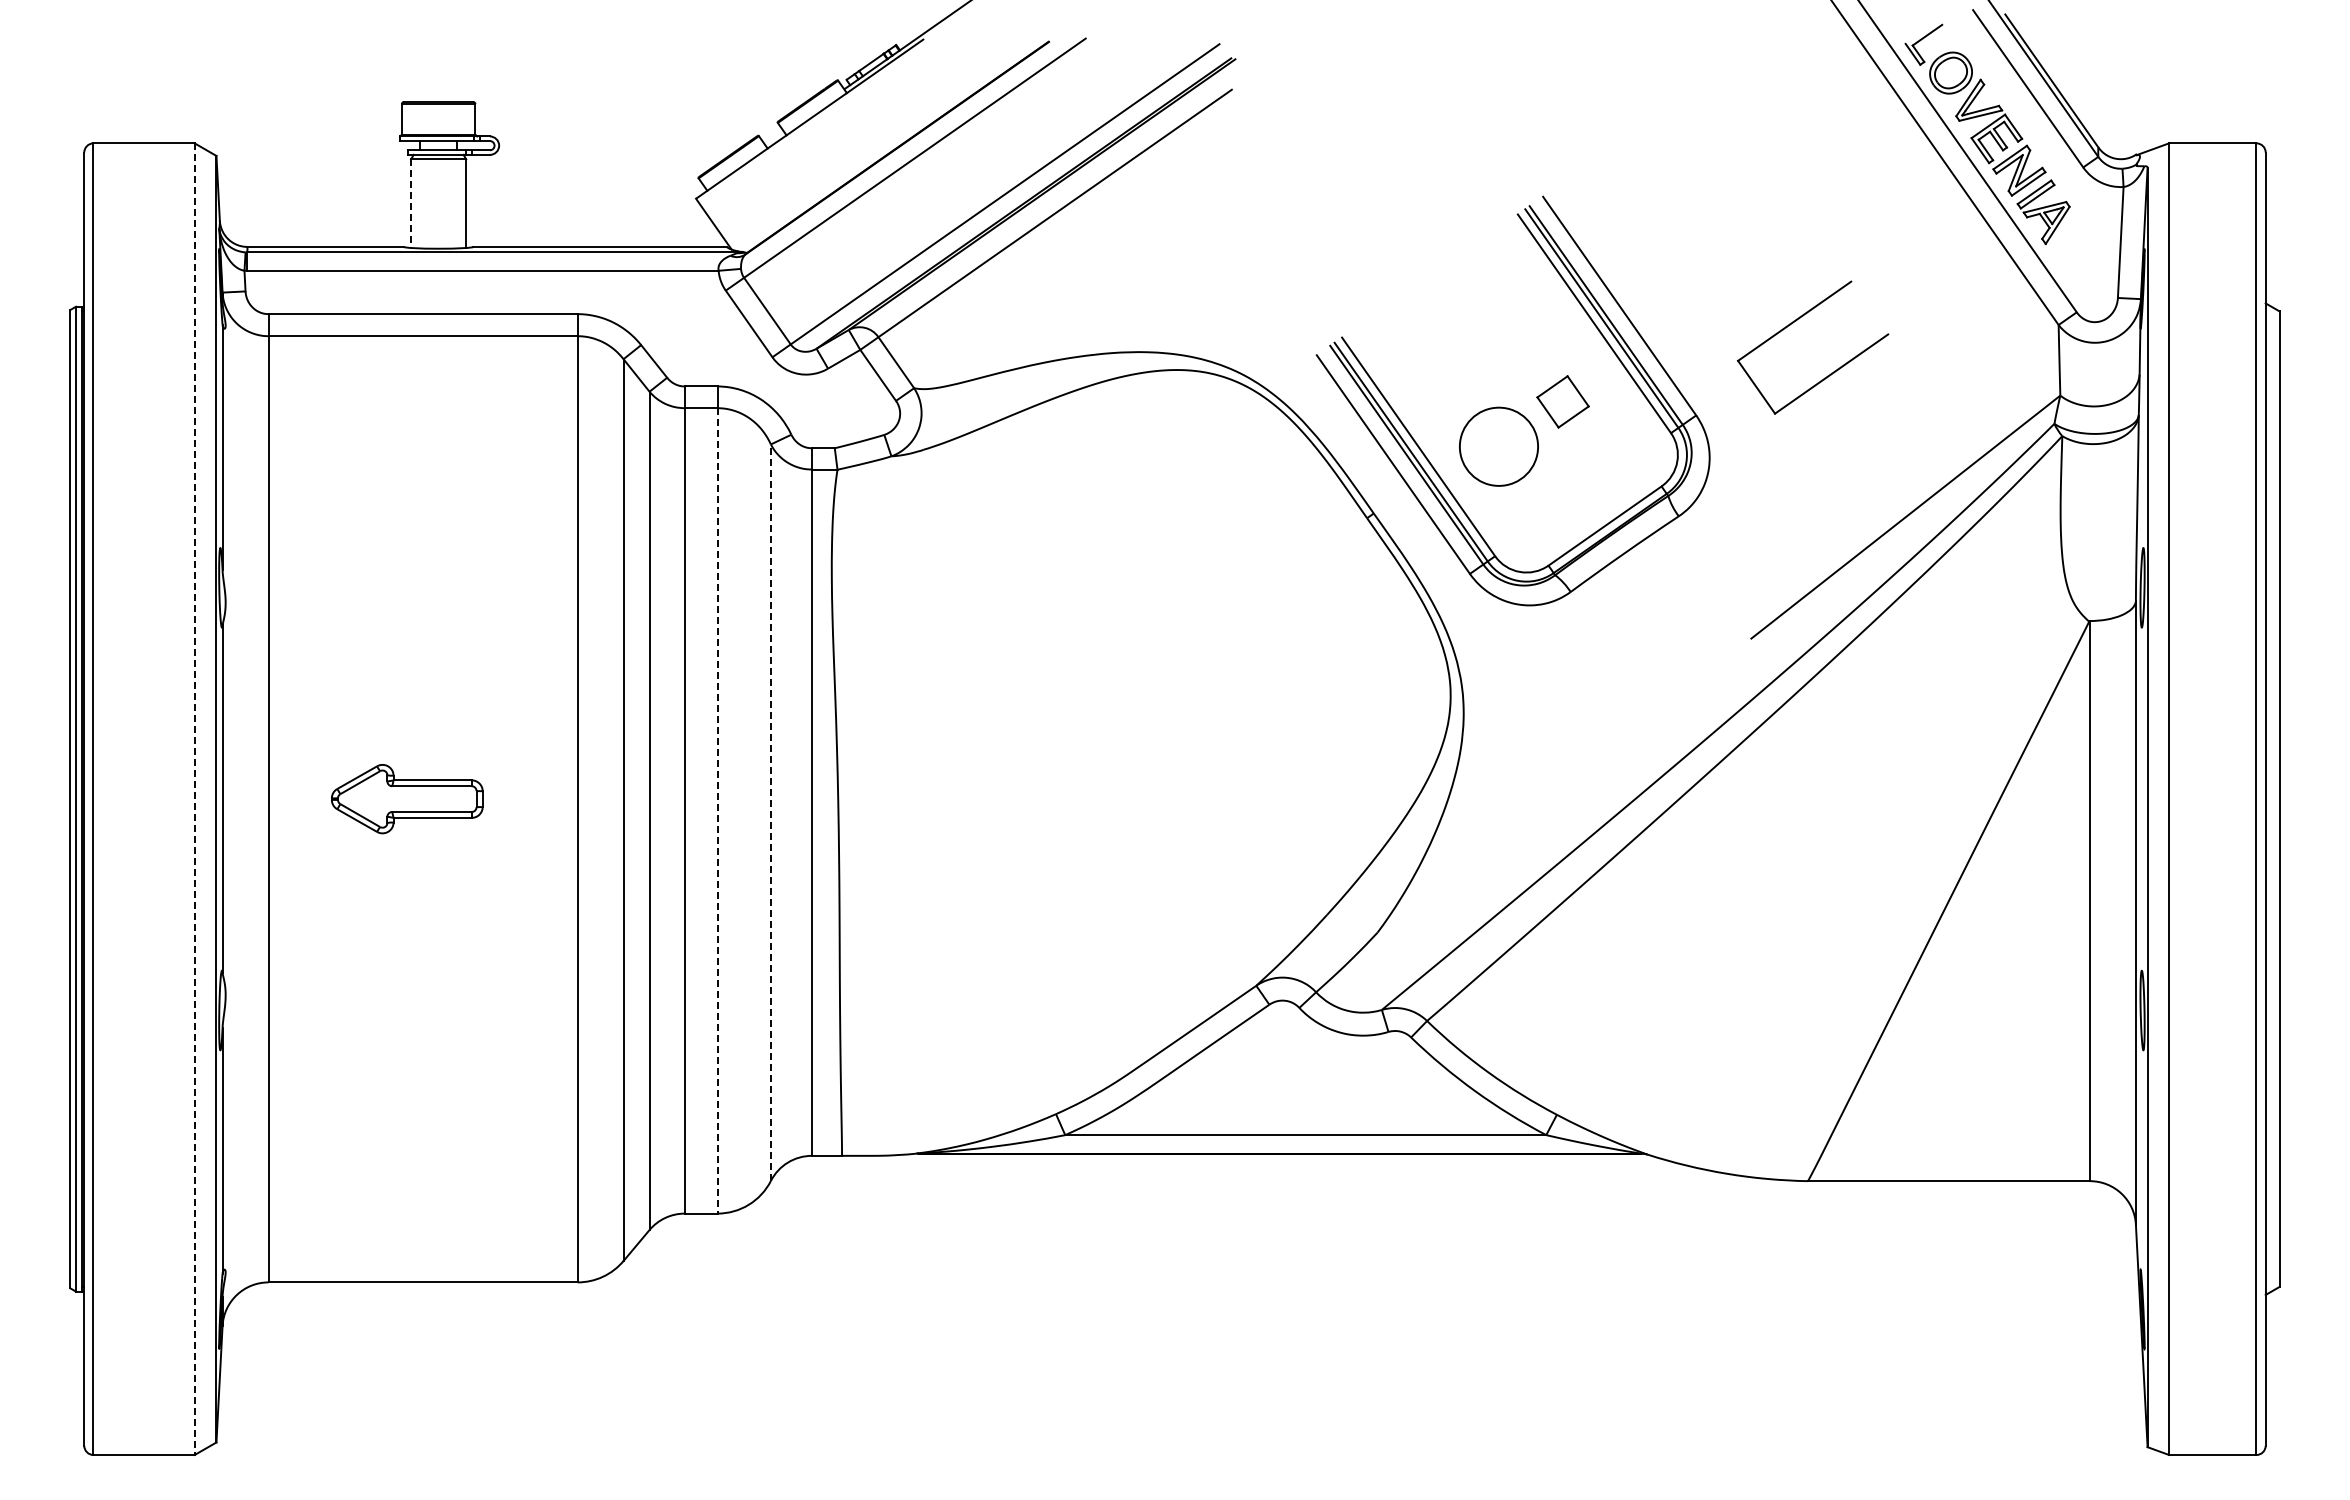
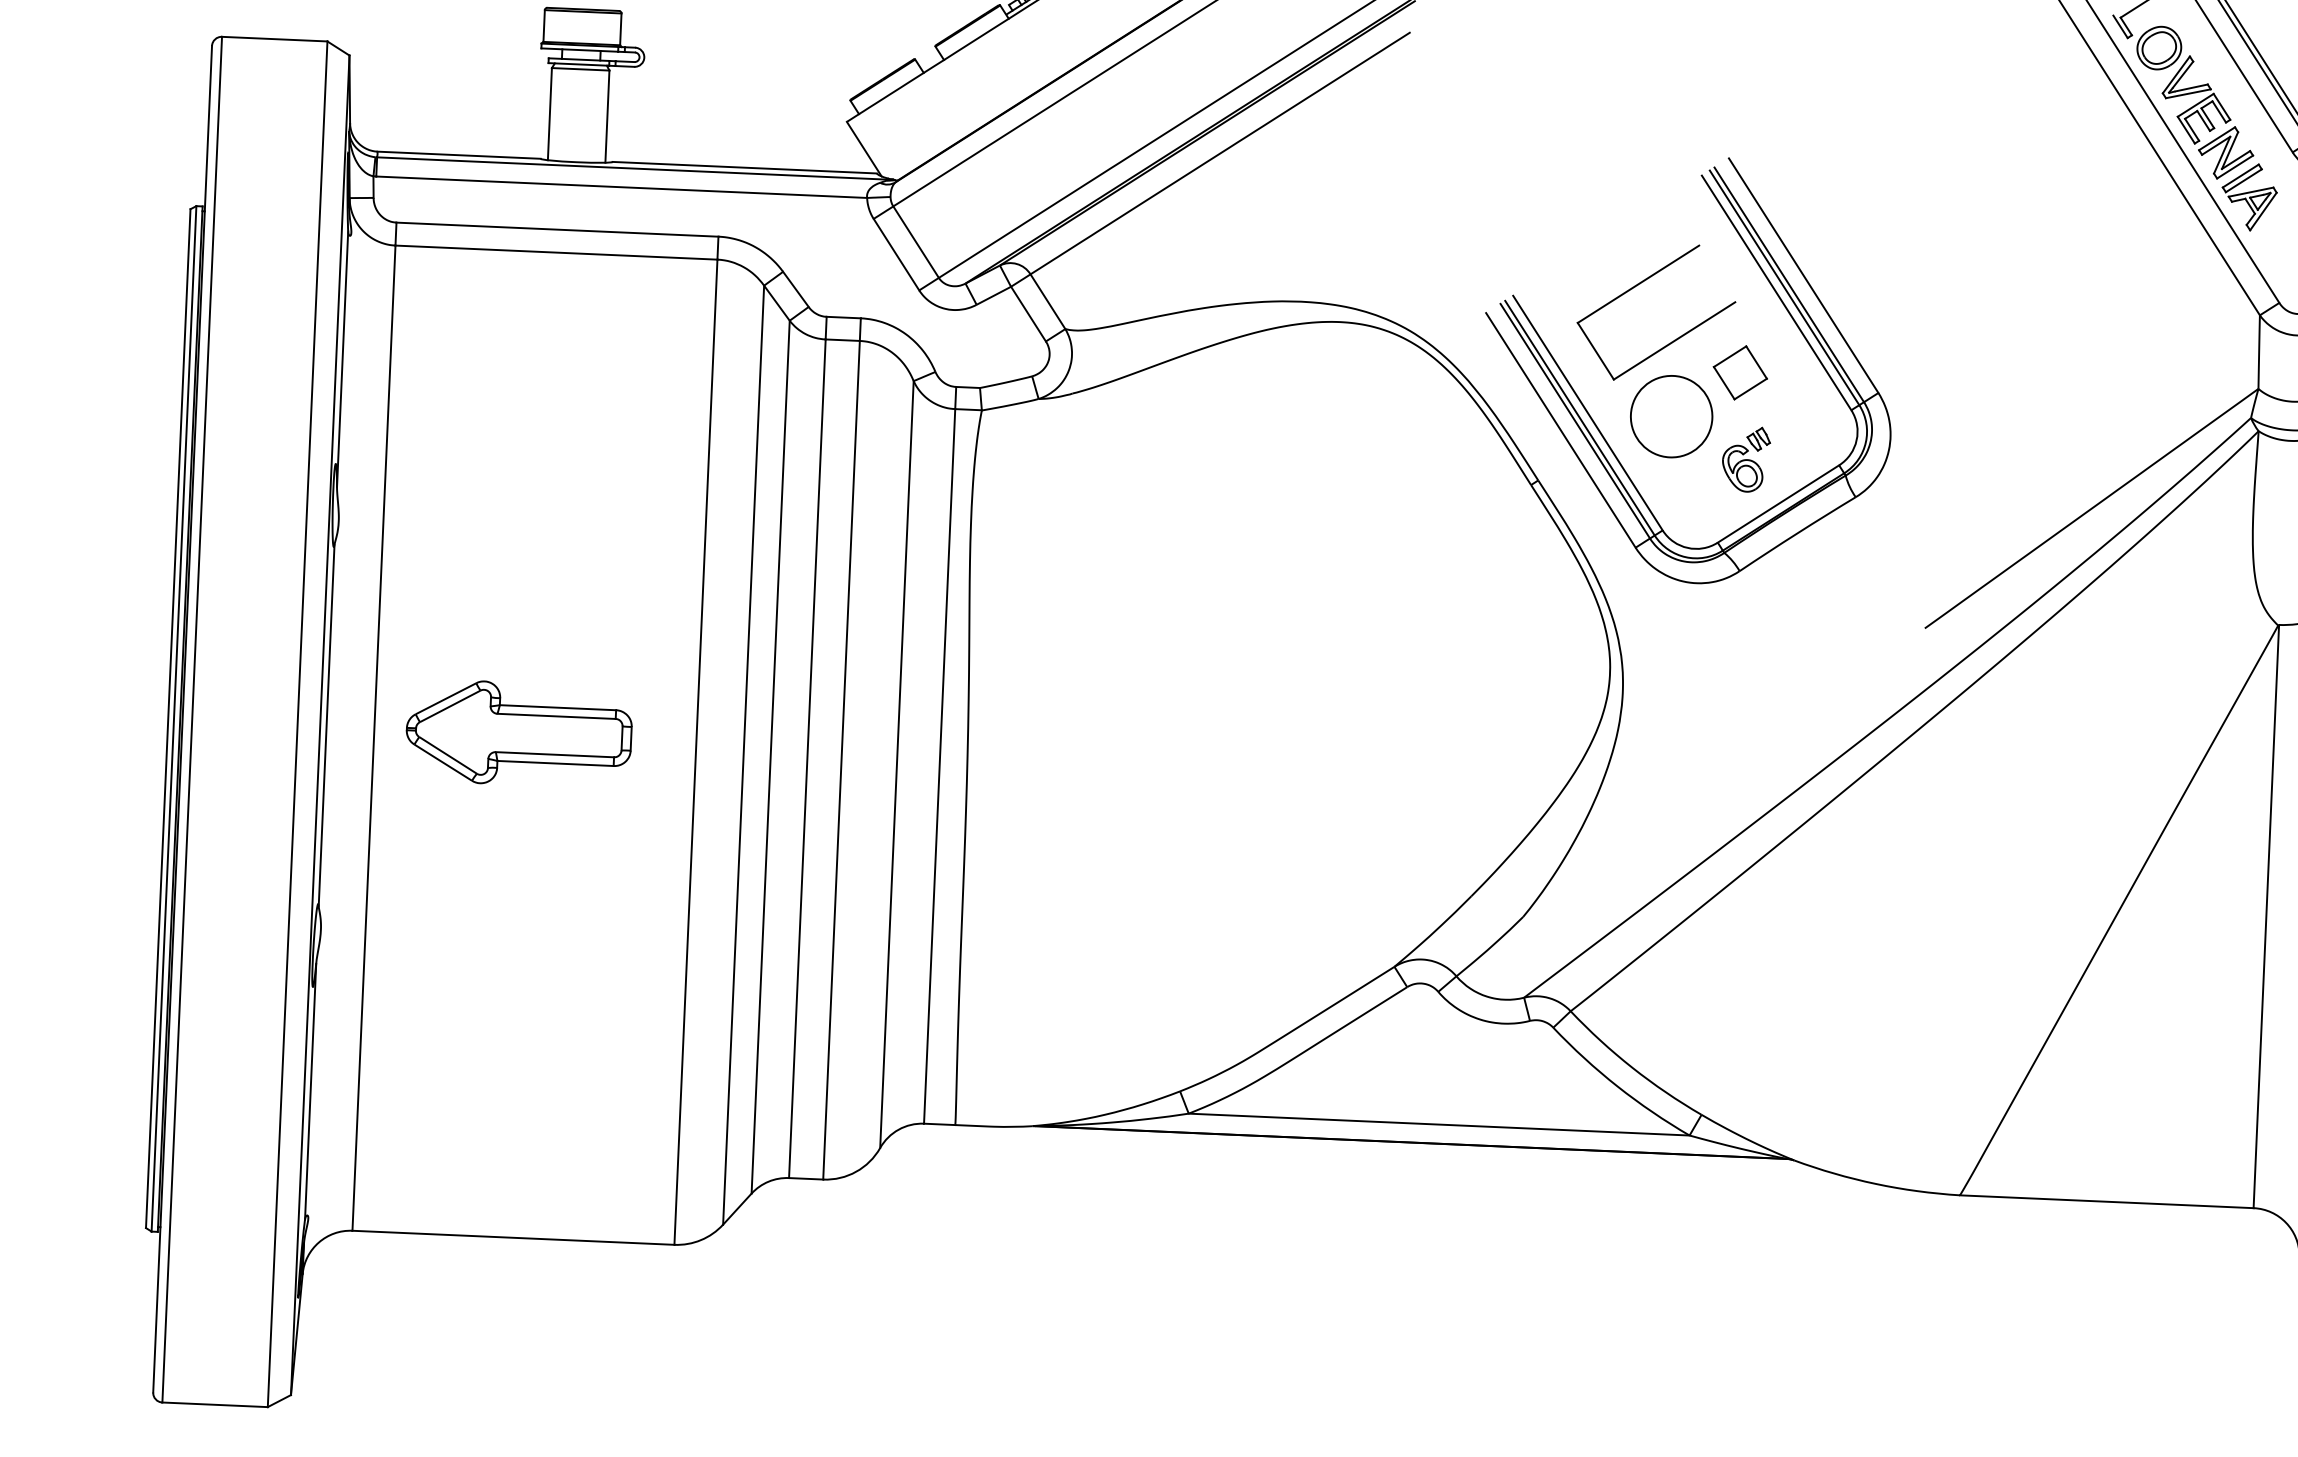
line: (411, 204) -> (550, 114), dashed -> solid
part: (1796, 321) -> (1640, 284), moved
part: (1572, 484) -> (1746, 459), added
part: (406, 798) -> (518, 733), size x1.43
line: (194, 799) -> (297, 724), dashed -> solid
line: (717, 810) -> (841, 759), dashed -> solid
line: (770, 812) -> (896, 764), dashed -> solid

